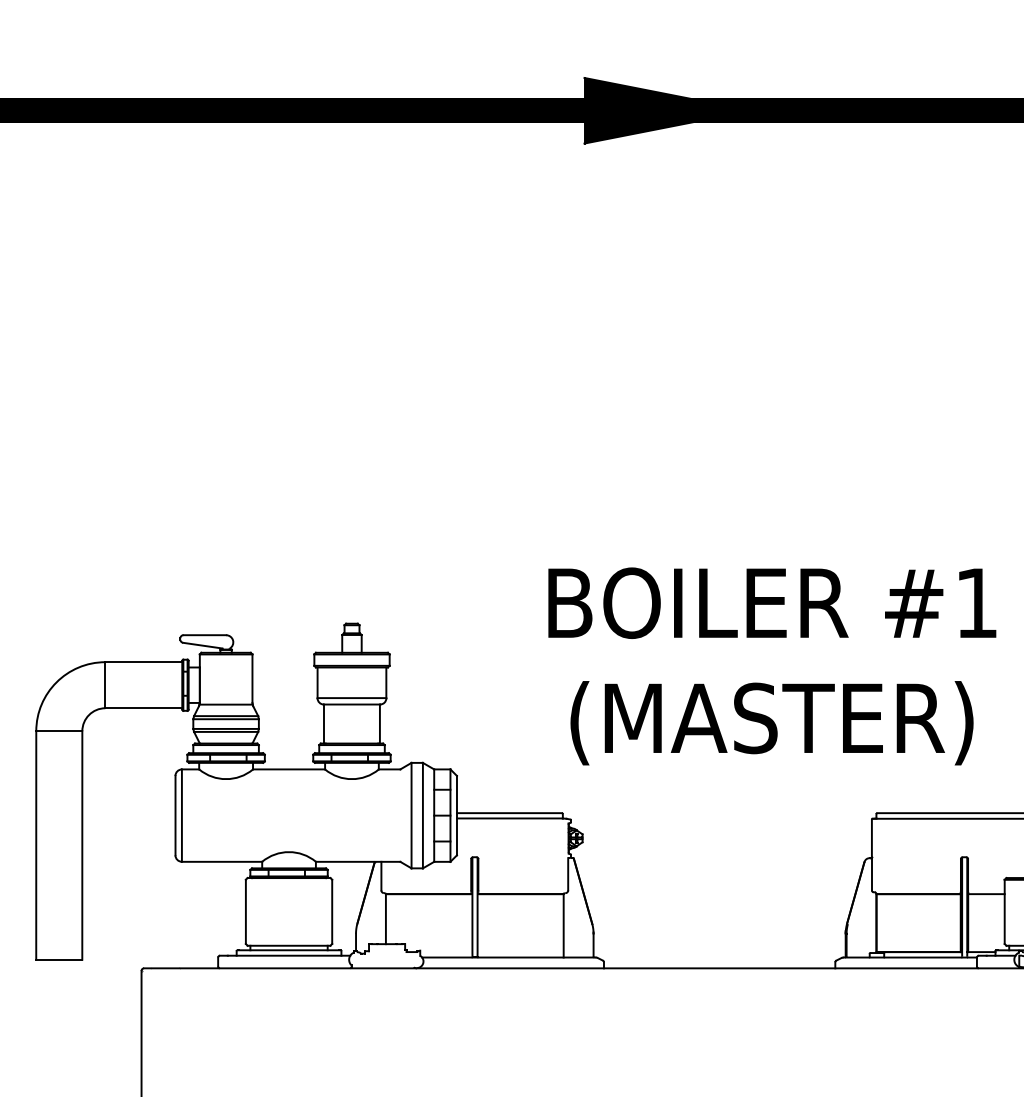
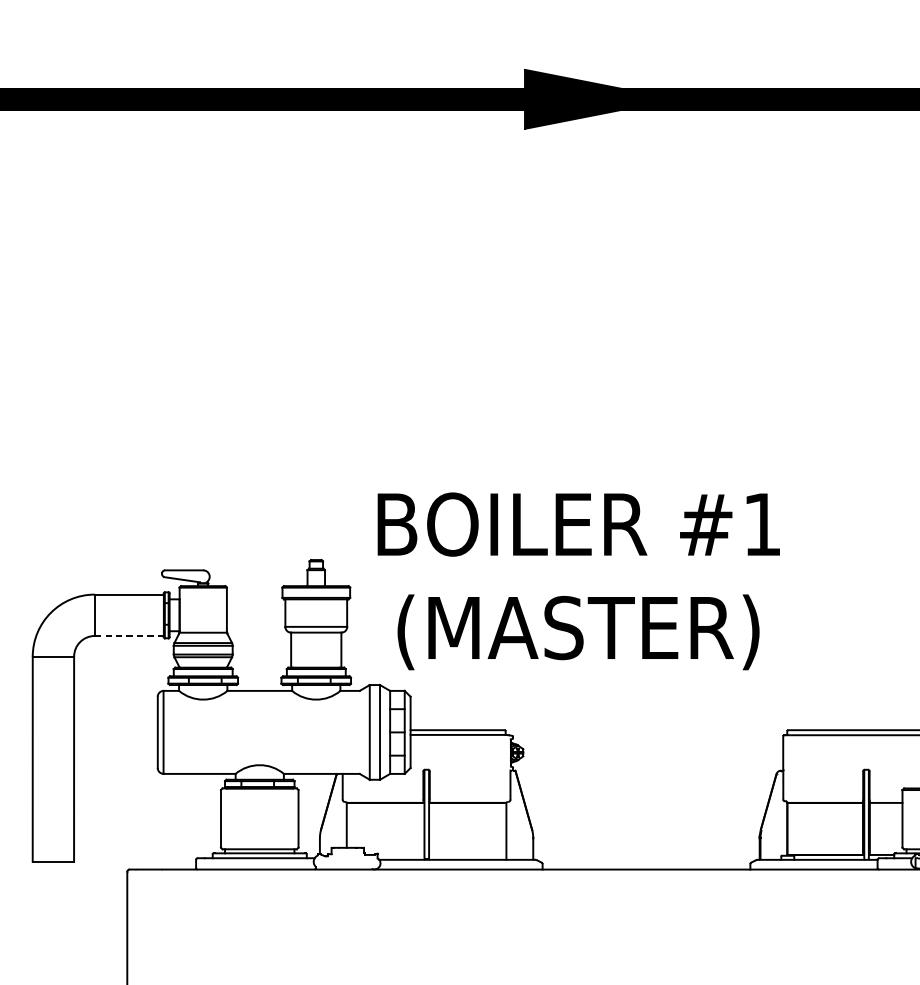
text: (772, 666) -> (578, 581), moved
line: (143, 708) -> (129, 636), solid -> dashed

